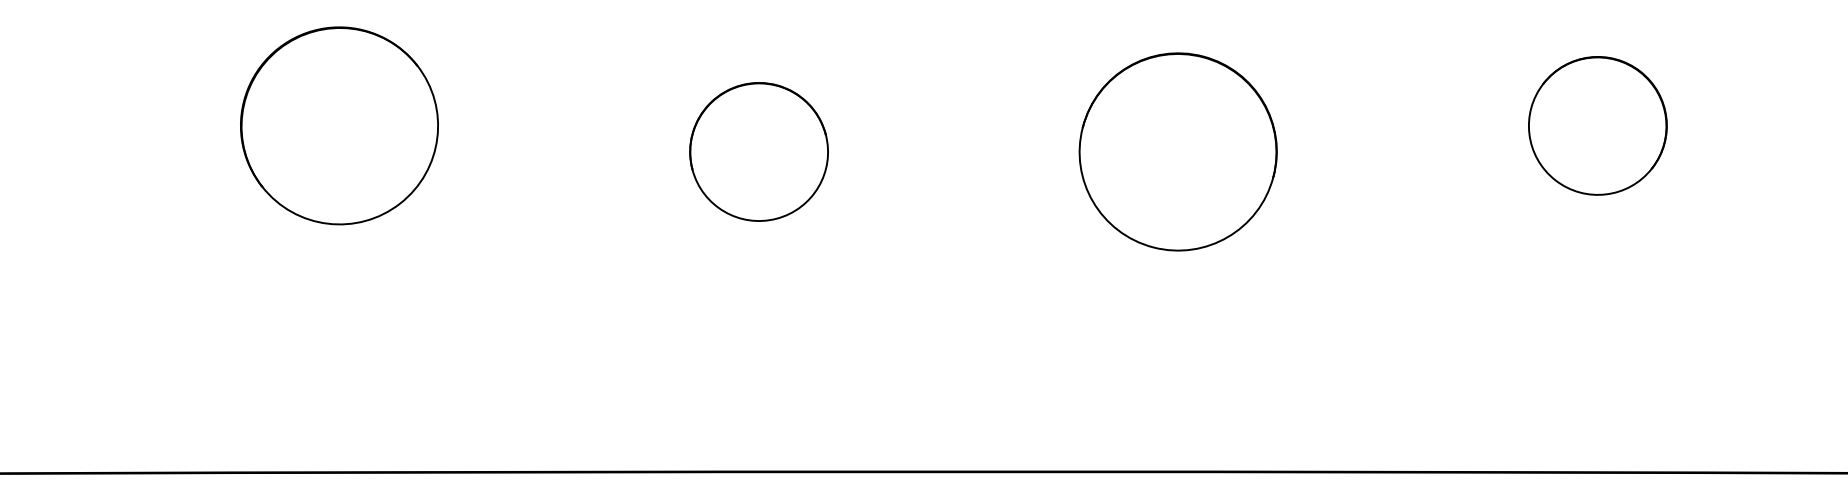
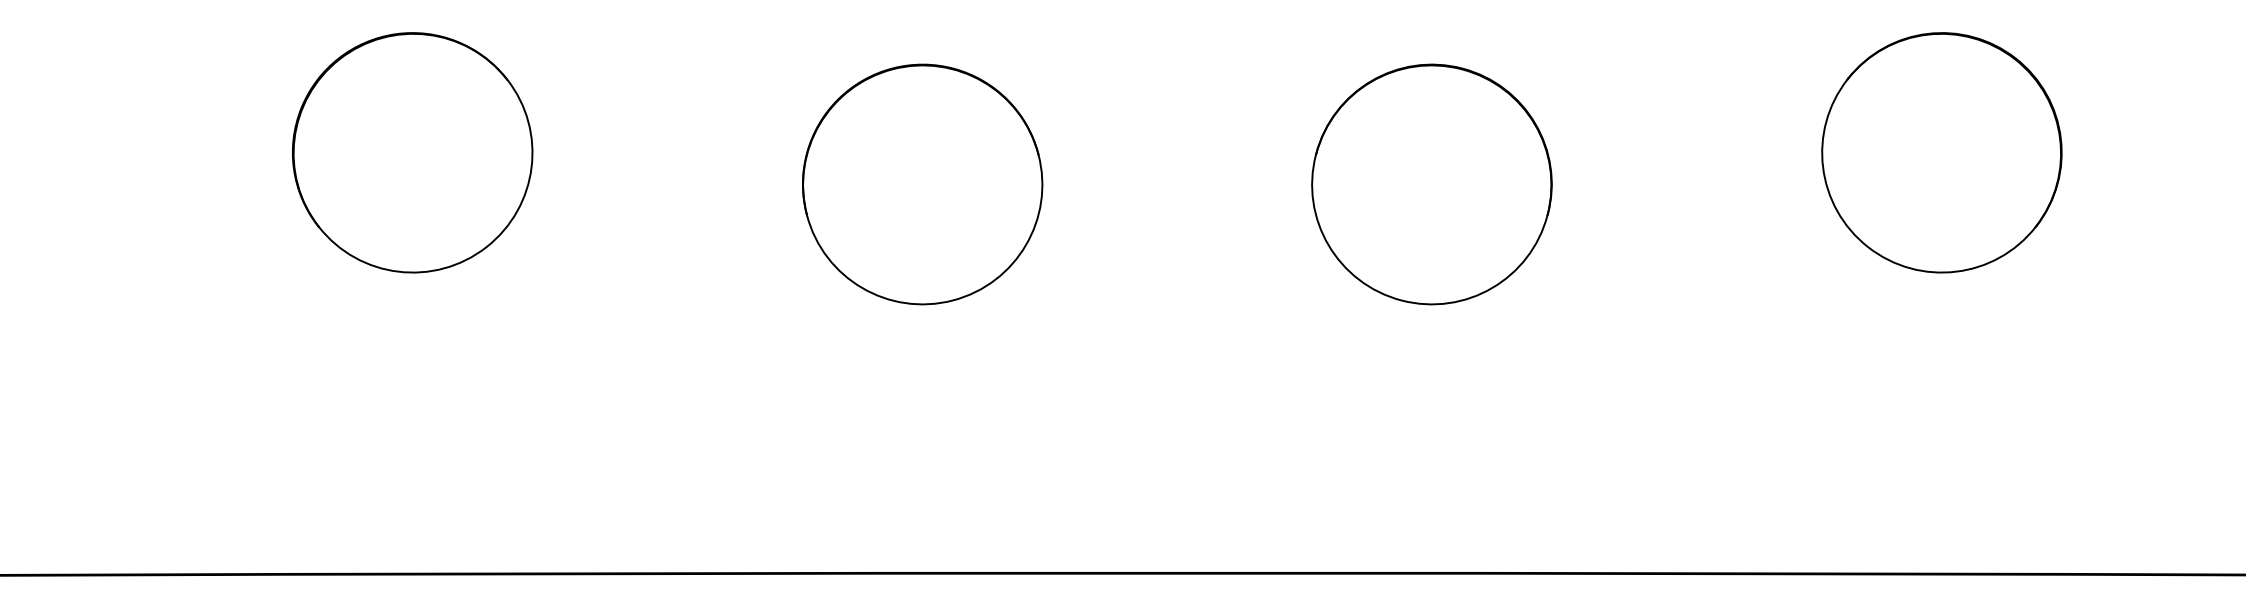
part: (1597, 125) -> (1941, 152), size x1.43
part: (758, 151) -> (921, 183), size x1.43

